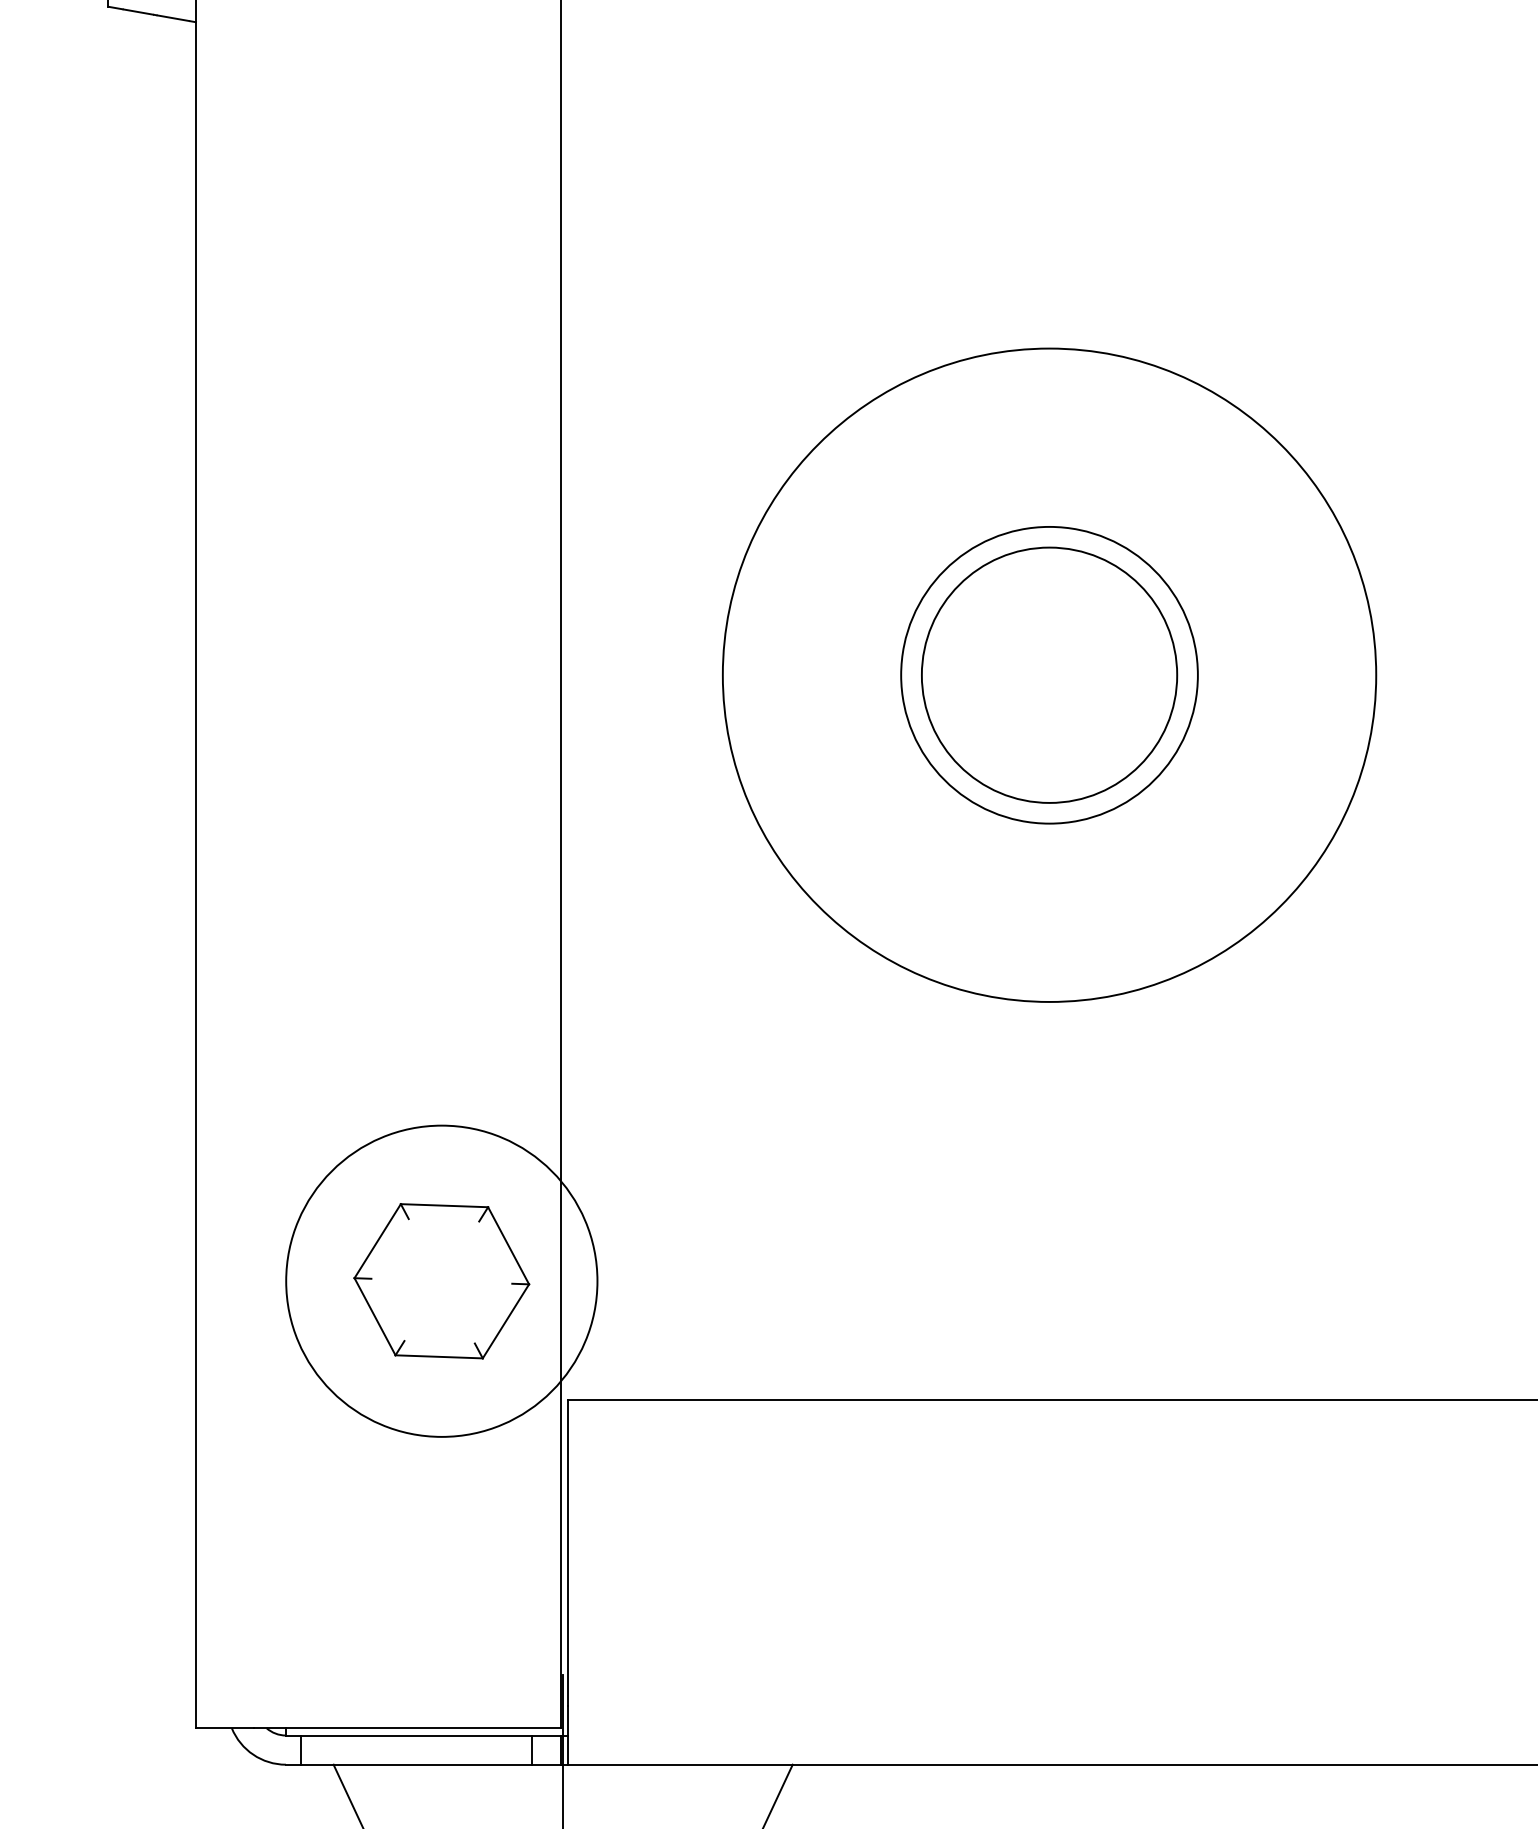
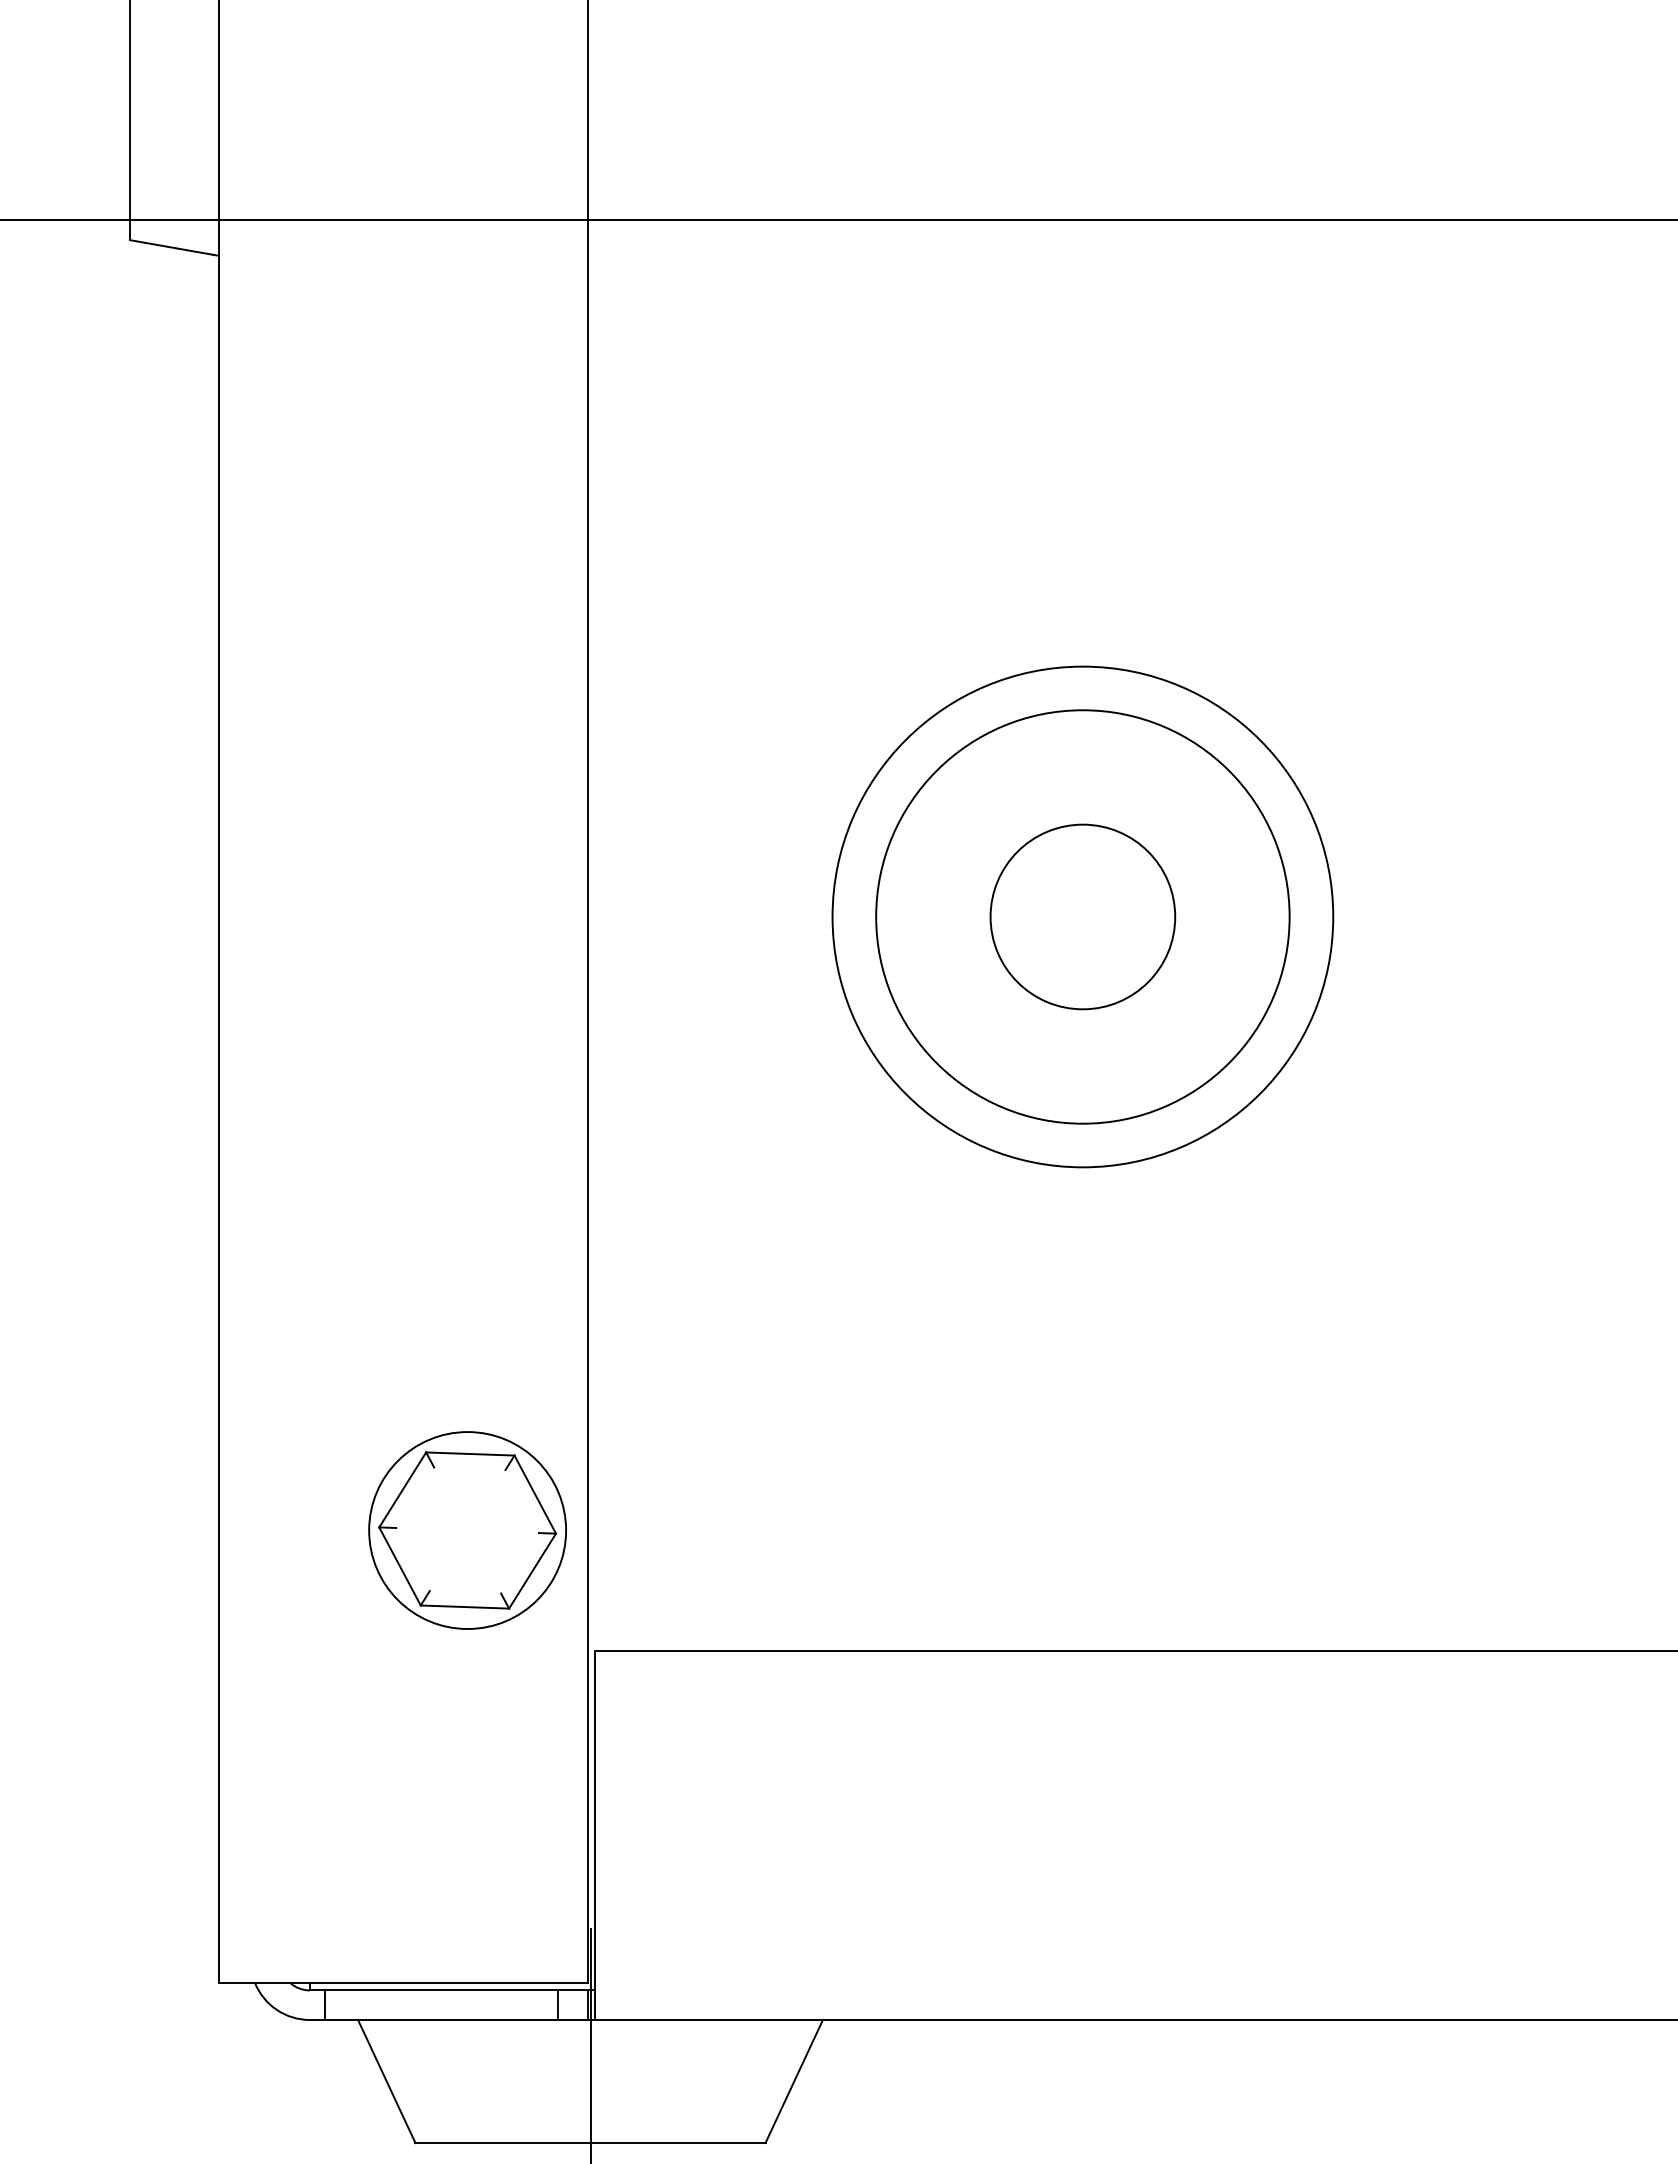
circle: (1049, 674) -> (1082, 916), size x0.62
circle: (1049, 674) -> (1082, 916), size x0.71
circle: (1049, 674) -> (1082, 916), size x1.67
circle: (441, 1281) -> (467, 1530), size x0.62

